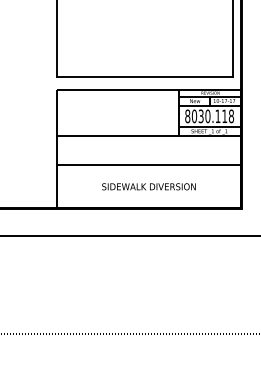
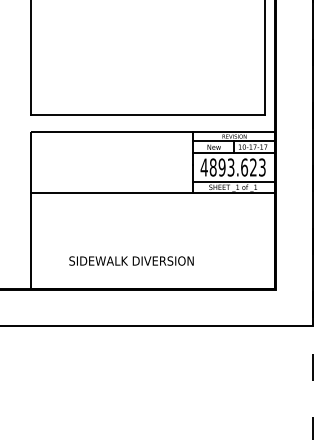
text: (209, 116) -> (233, 167), 8030.118 -> 4893.623
line: (148, 165) -> (152, 232), removed
text: (148, 186) -> (130, 260), moved

